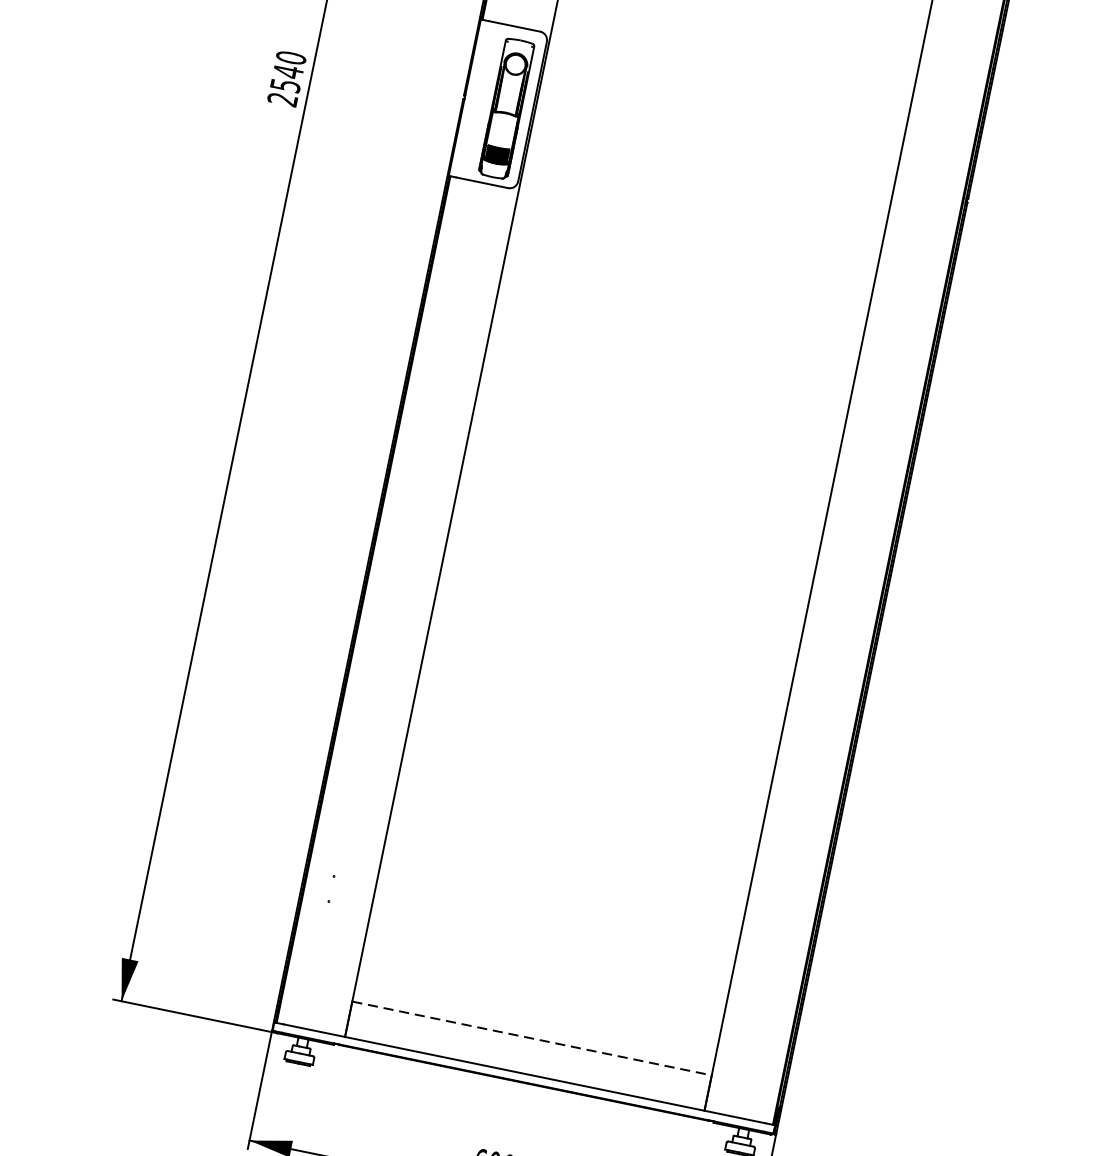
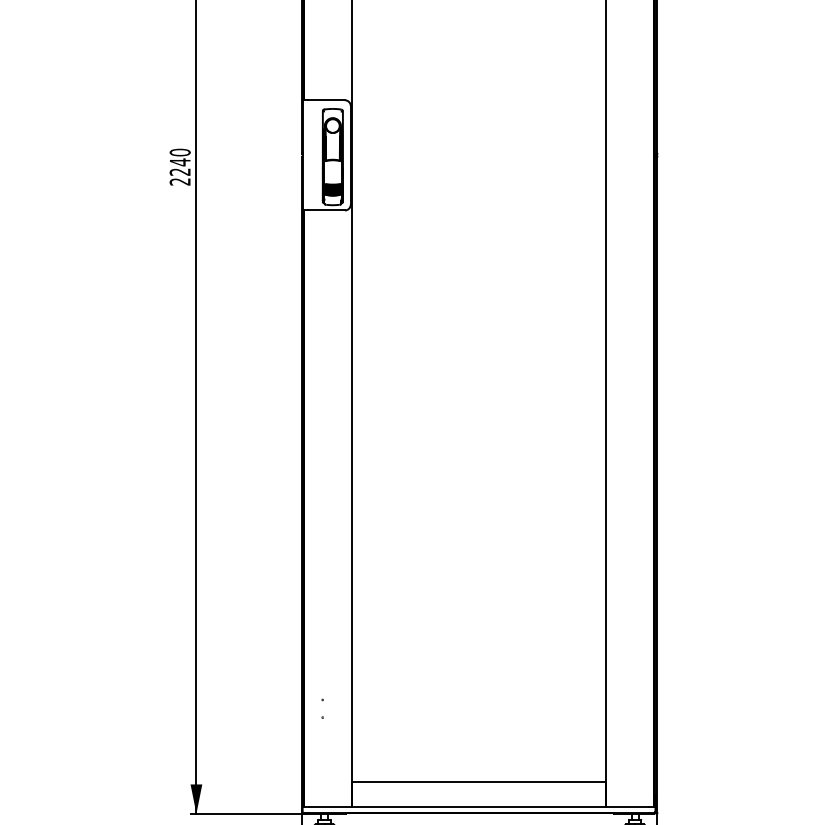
text: (284, 84) -> (179, 171), 2540 -> 2240
line: (532, 1039) -> (479, 782), dashed -> solid

